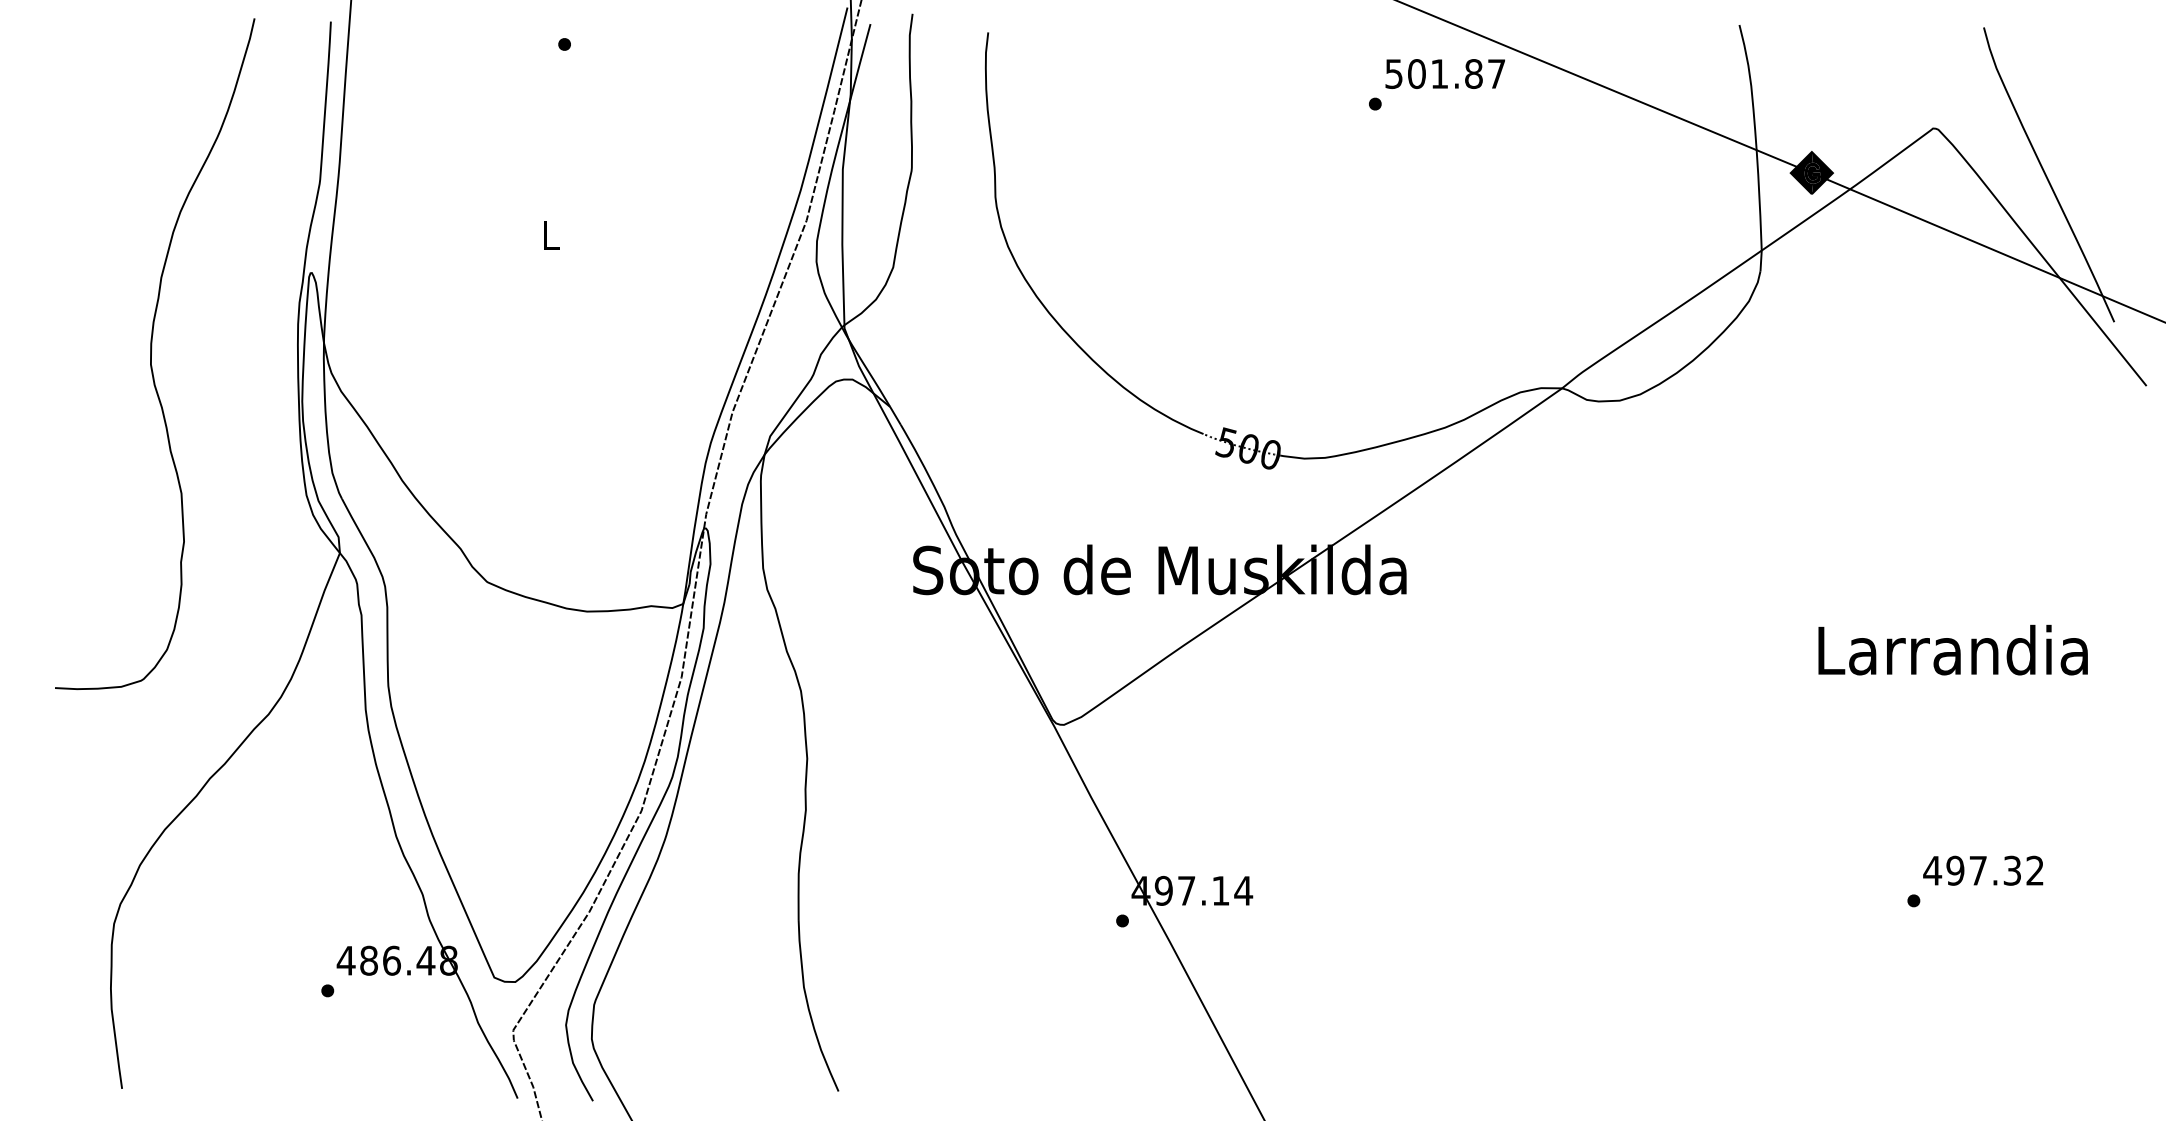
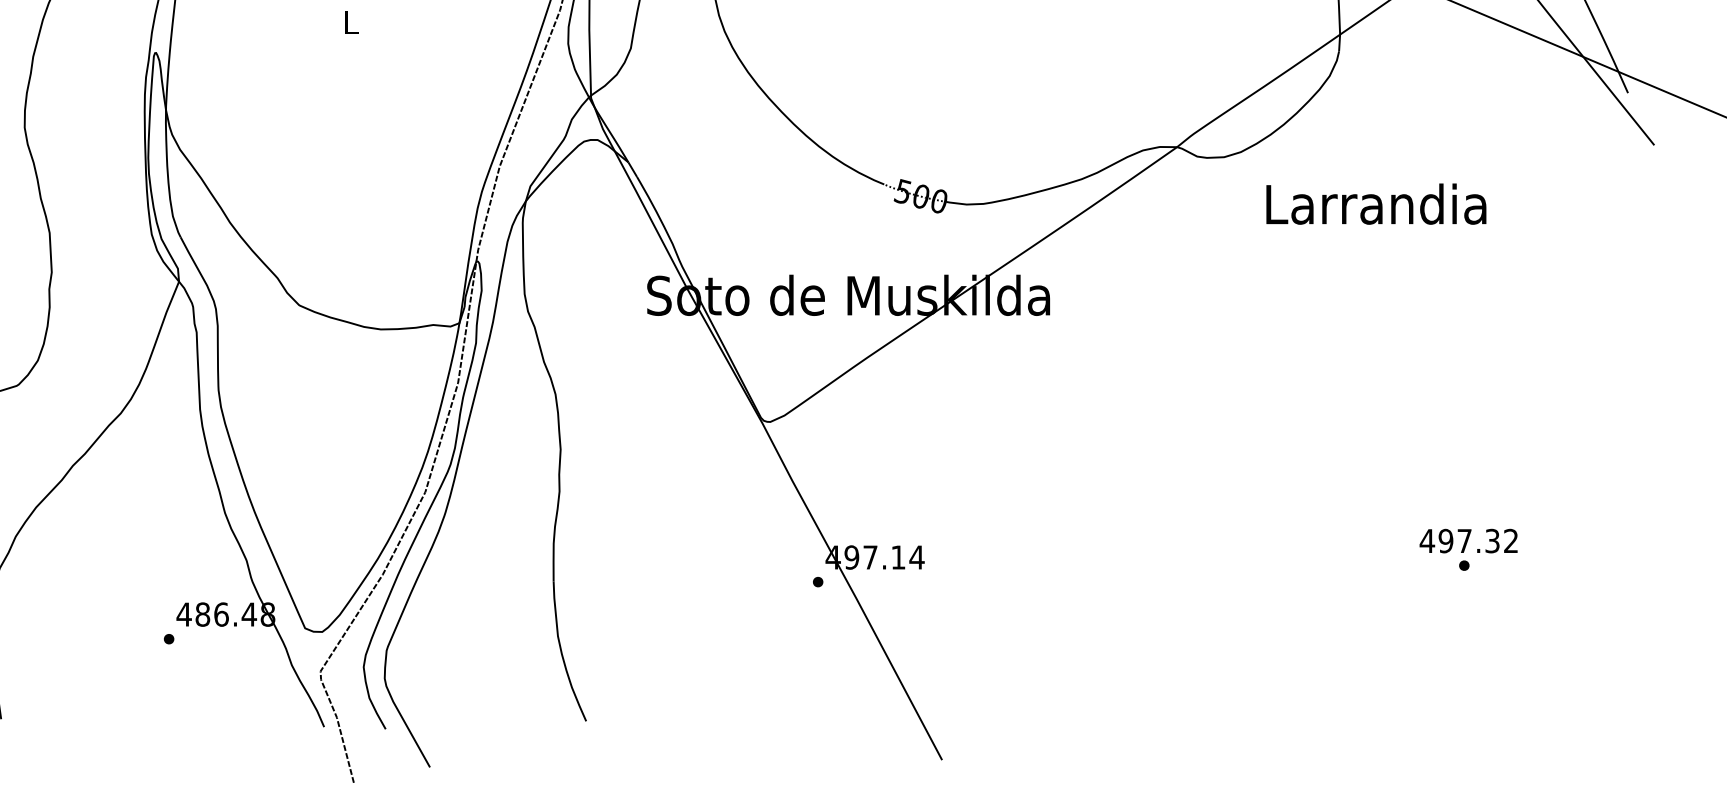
text: (1952, 649) -> (1375, 203), moved
text: (1983, 870) -> (1468, 540), moved

